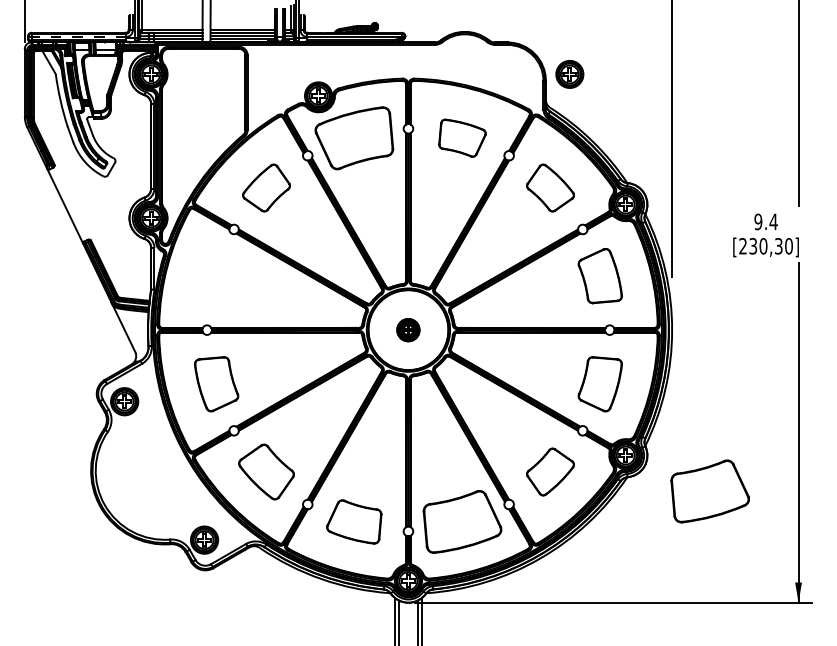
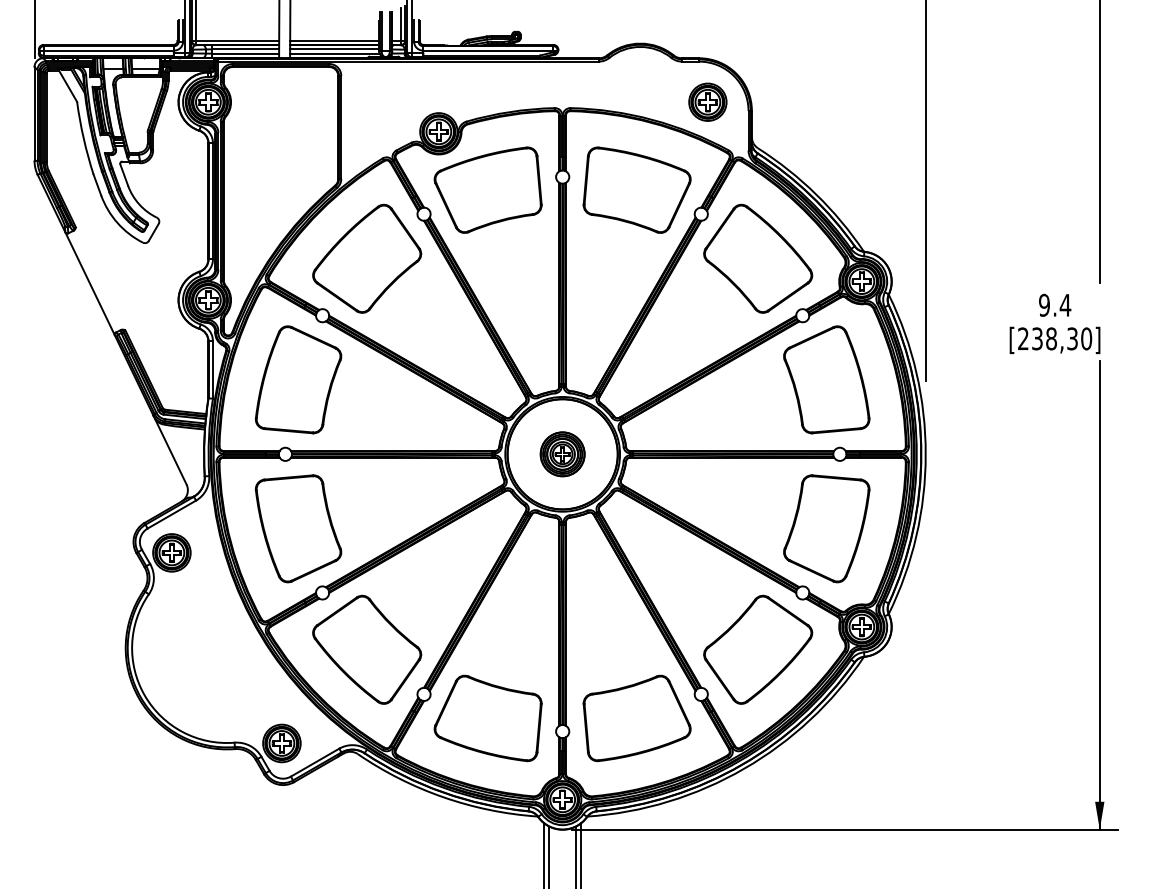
line: (77, 36) -> (106, 50), dashed -> solid
part: (569, 73) -> (707, 101), moved
part: (462, 137) -> (636, 189), size x1.67
part: (266, 187) -> (367, 258), size x1.67
part: (550, 187) -> (758, 258), size x1.67
text: (763, 246) -> (1051, 338), [230,30] -> [238,30]
part: (216, 275) -> (298, 379), added
part: (600, 275) -> (826, 379), size x1.43
part: (408, 330) -> (562, 454), size x1.43
part: (216, 384) -> (298, 528), size x1.43
part: (600, 384) -> (826, 528), size x1.43
part: (266, 471) -> (367, 649), size x1.43
part: (550, 471) -> (758, 649), size x1.67
part: (709, 491) -> (977, 676), removed
part: (353, 522) -> (487, 718), size x1.43

